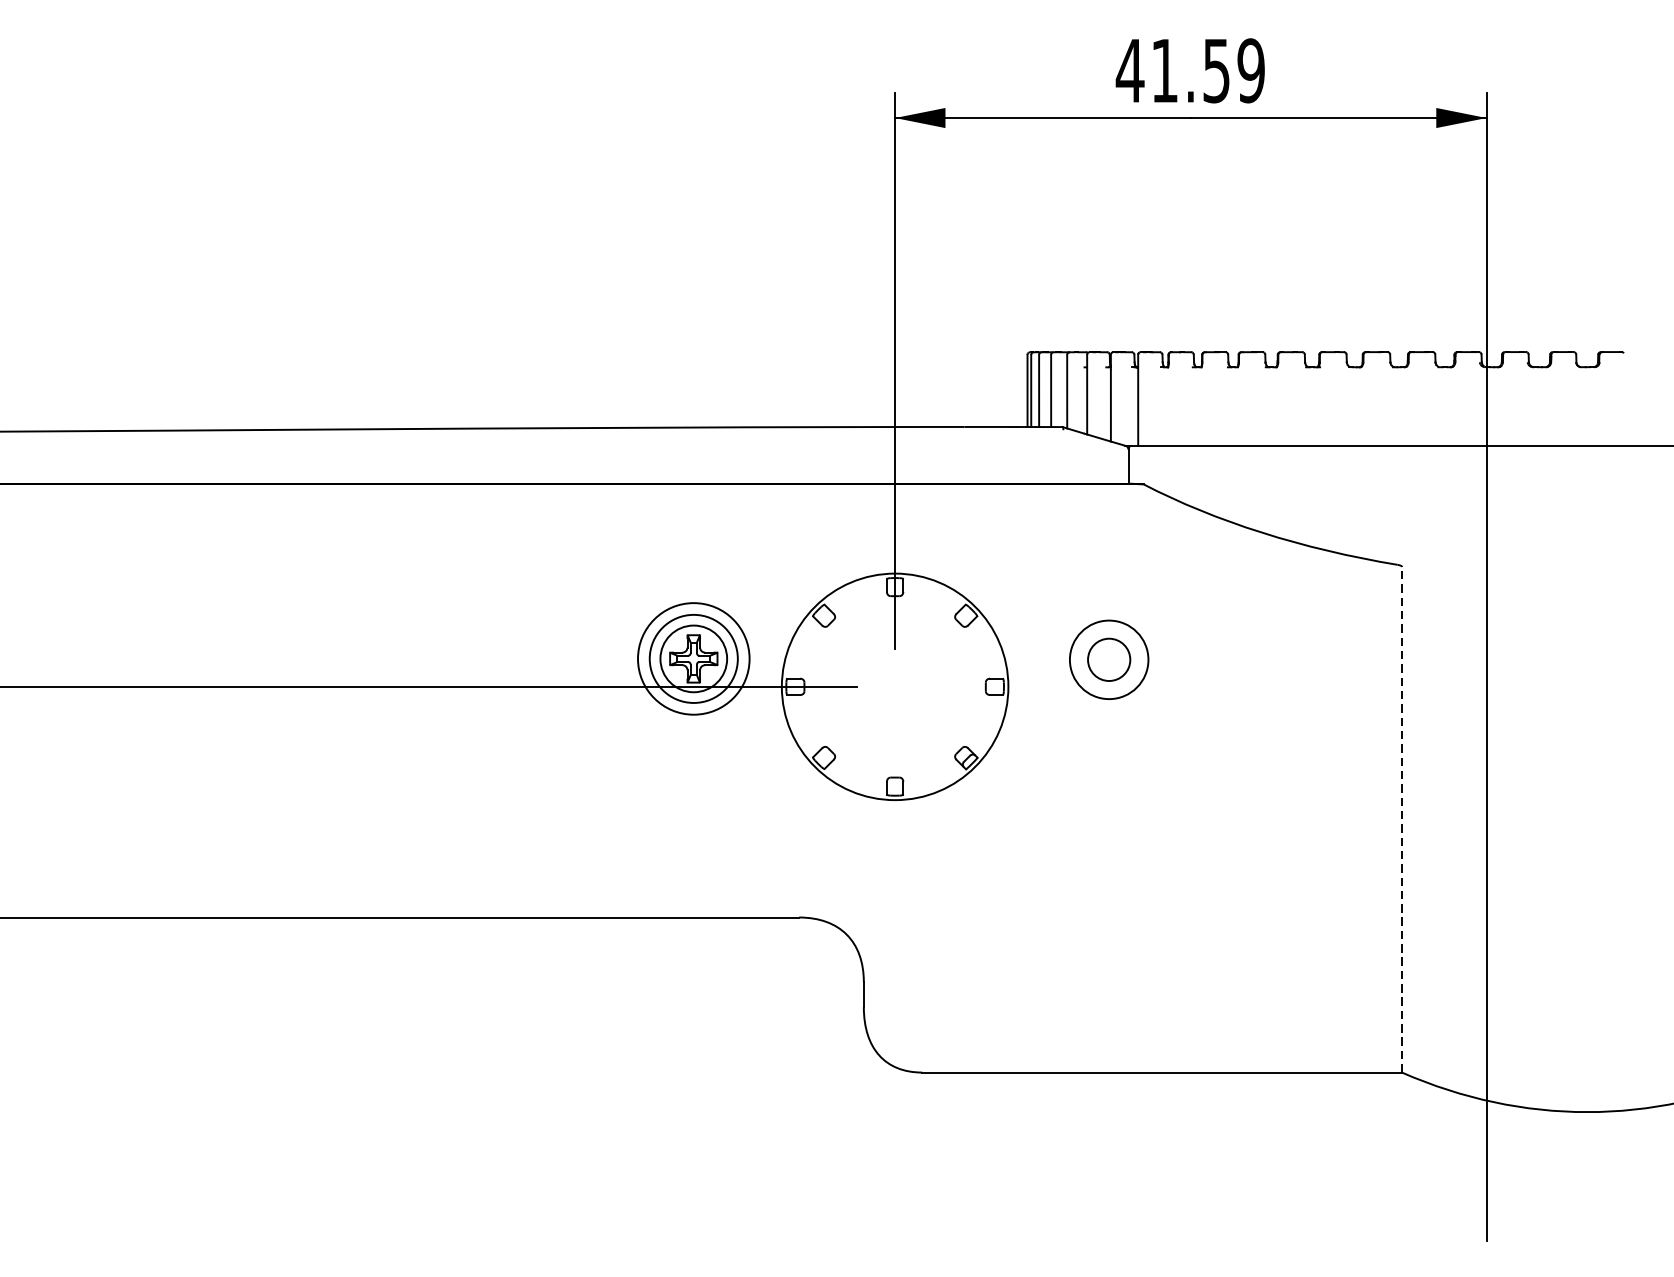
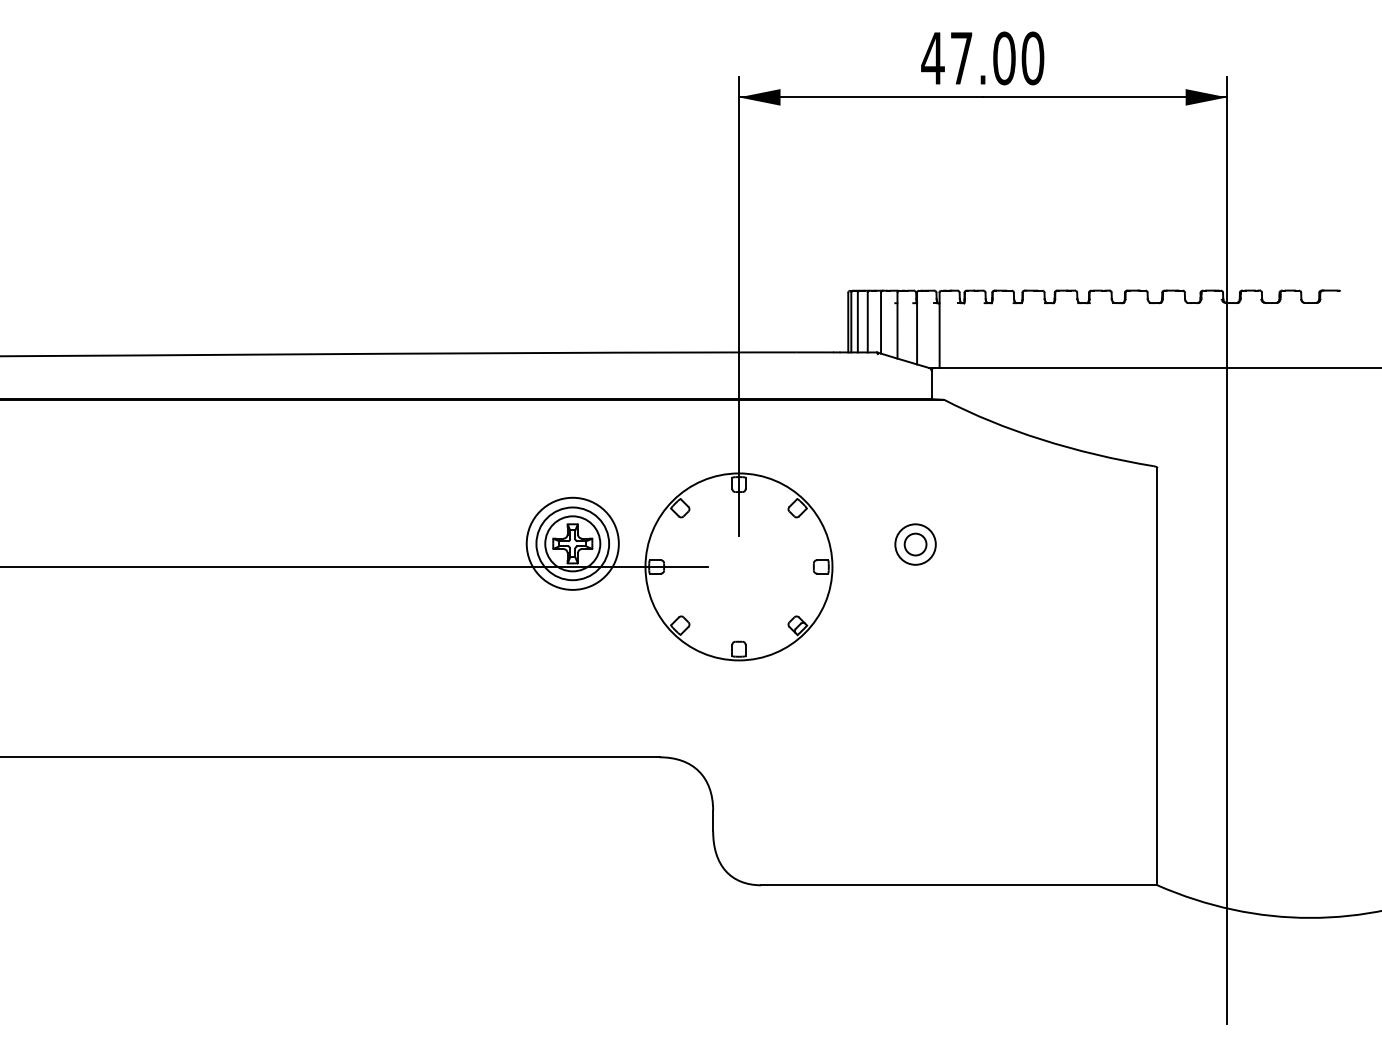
text: (1208, 70) -> (997, 58), 41.59 -> 47.00
part: (1108, 659) -> (915, 544), size x0.62
line: (1402, 819) -> (1157, 676), dashed -> solid

